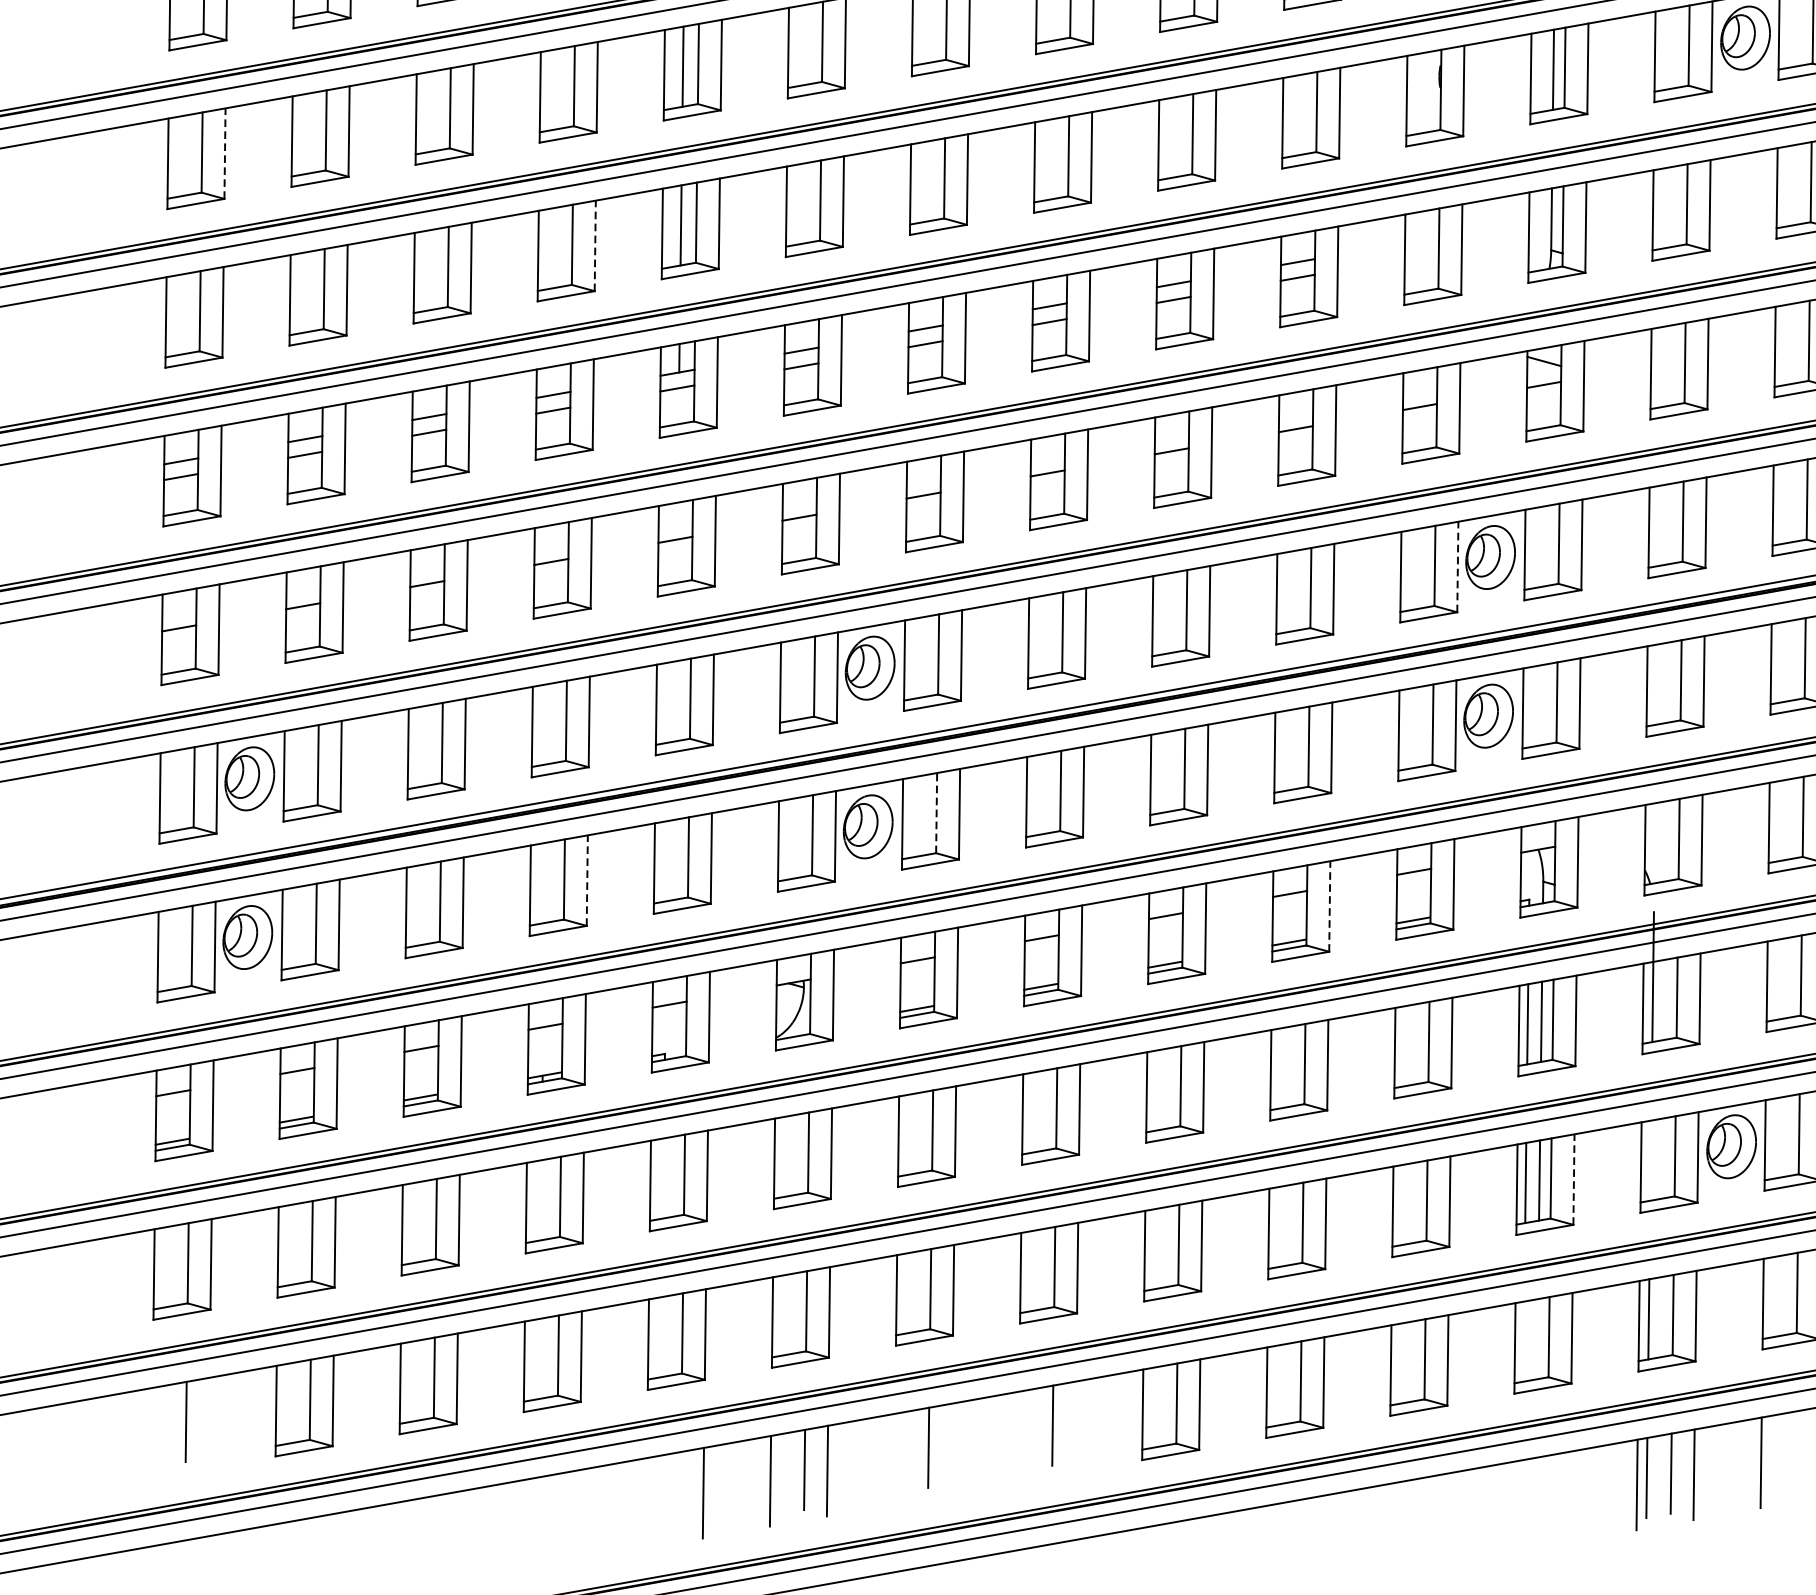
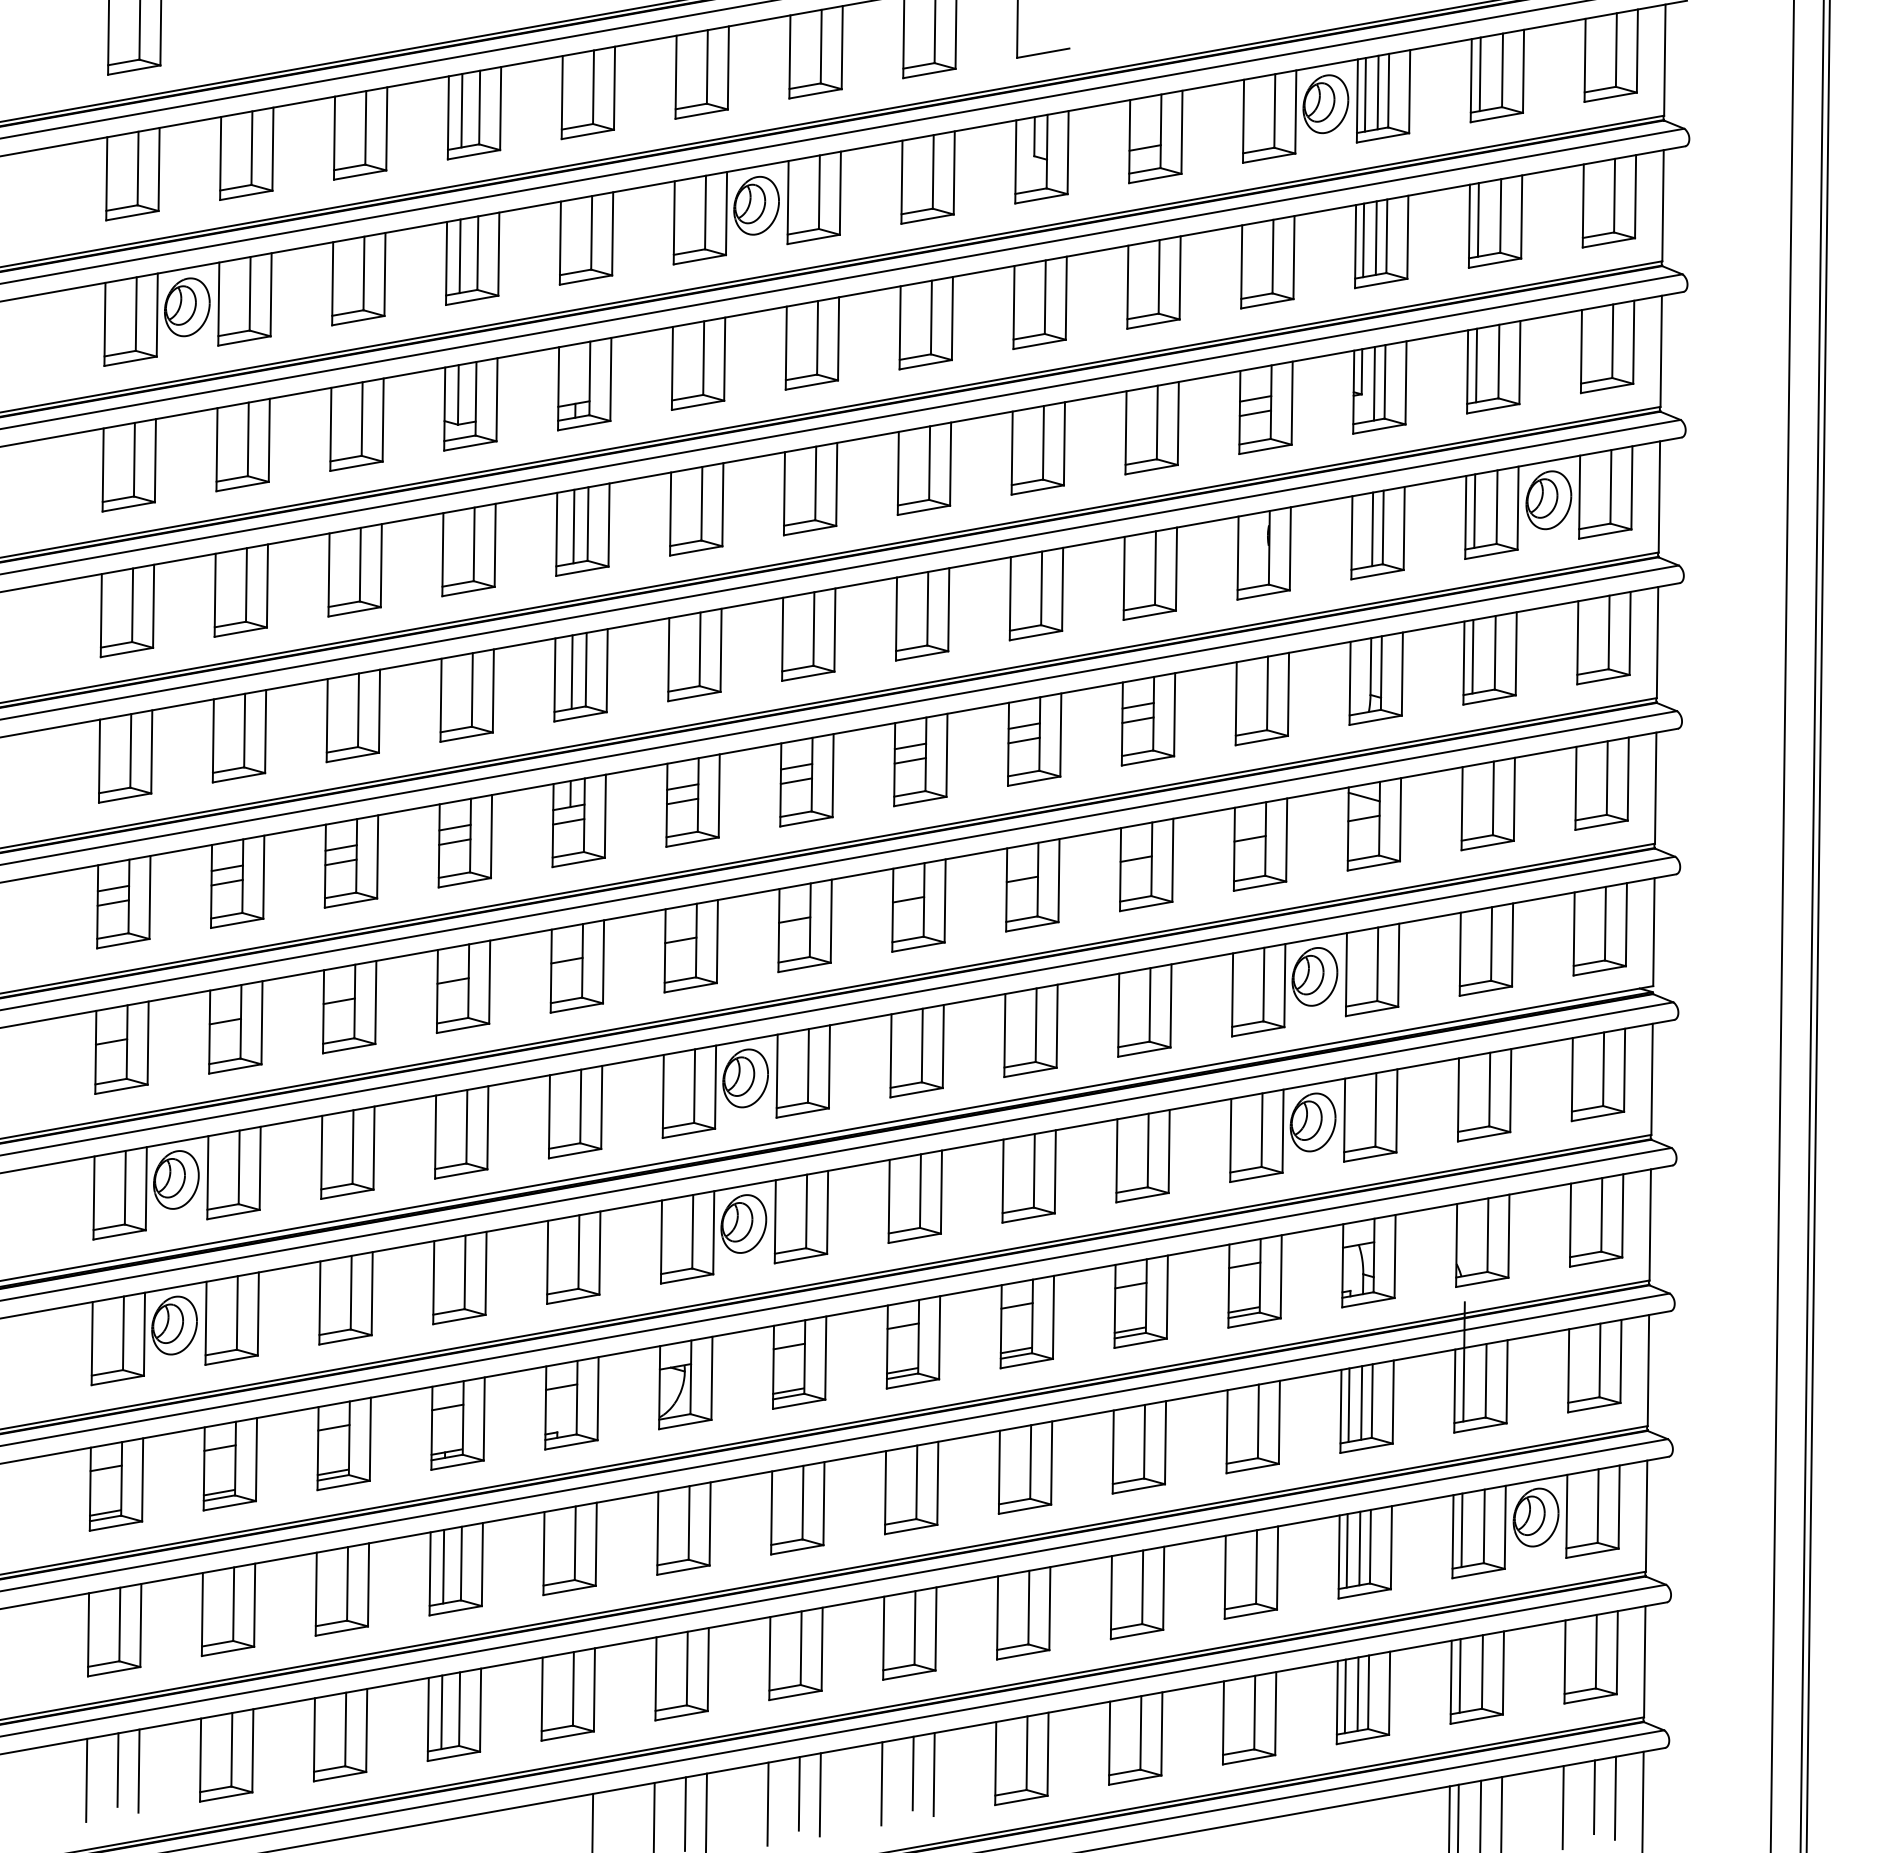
line: (1664, 49) -> (1474, 510), added
line: (224, 153) -> (153, 606), dashed -> solid
line: (1662, 208) -> (1472, 656), added
line: (595, 245) -> (493, 690), dashed -> solid
line: (1457, 566) -> (1284, 985), dashed -> solid
line: (936, 813) -> (806, 1211), dashed -> solid
line: (587, 880) -> (486, 1273), dashed -> solid
line: (1329, 906) -> (1167, 1297), dashed -> solid
line: (1650, 1160) -> (1461, 1530), added
line: (1574, 1179) -> (1391, 1547), dashed -> solid
line: (540, 1200) -> (443, 1566), added
line: (1536, 1338) -> (1357, 1693), added
line: (1522, 1341) -> (1344, 1696), added
line: (538, 1359) -> (441, 1712), added
line: (208, 1422) -> (138, 1770), added
line: (1074, 1426) -> (933, 1774), added
line: (151, 1432) -> (86, 1779), added
line: (1018, 1436) -> (881, 1783), added
line: (950, 1448) -> (819, 1794), added
line: (1795, 1451) -> (1594, 1797), added
line: (894, 1458) -> (767, 1803), added

